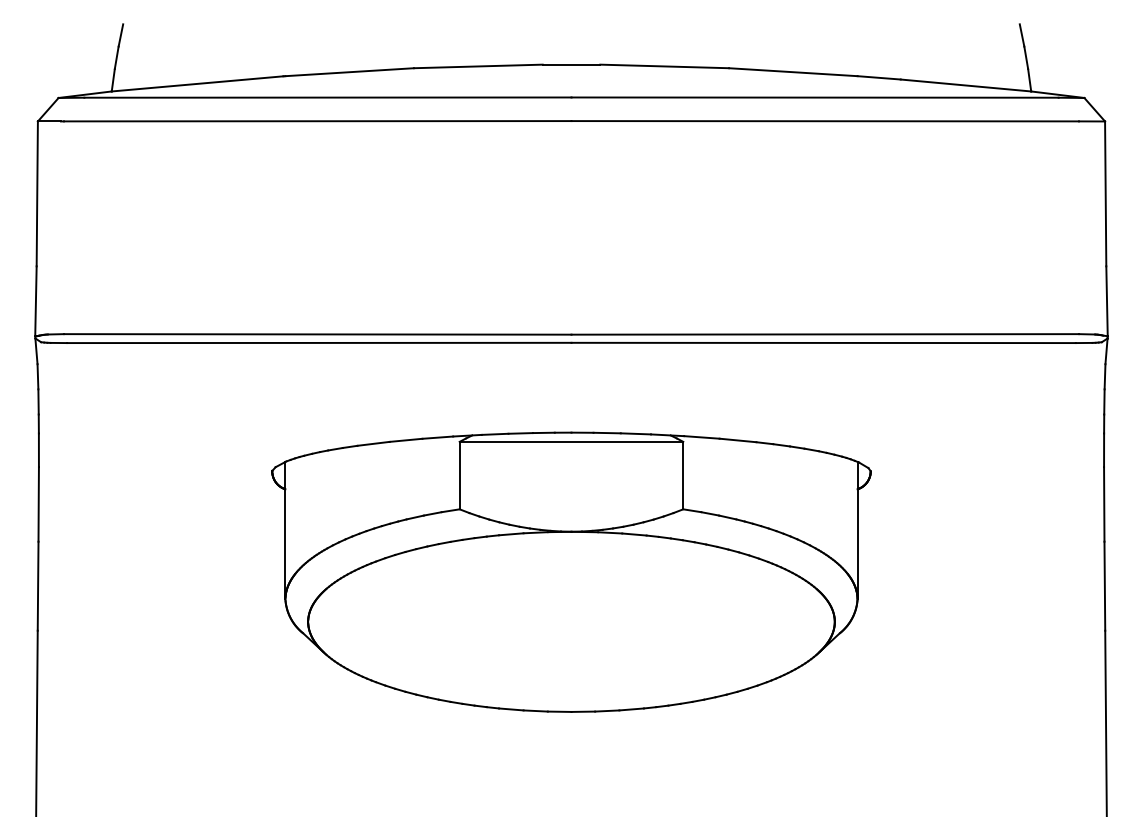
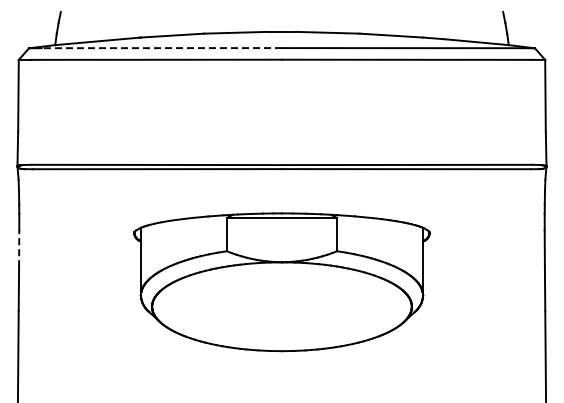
line: (327, 98) -> (161, 48), solid -> dashed
line: (39, 503) -> (19, 248), solid -> dashed

